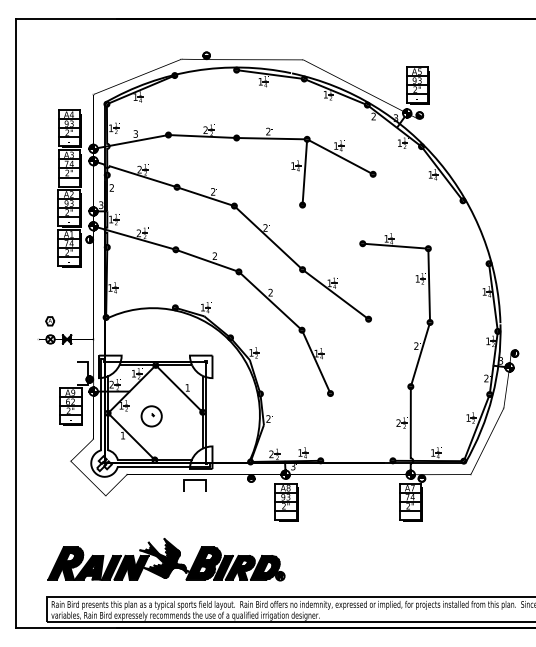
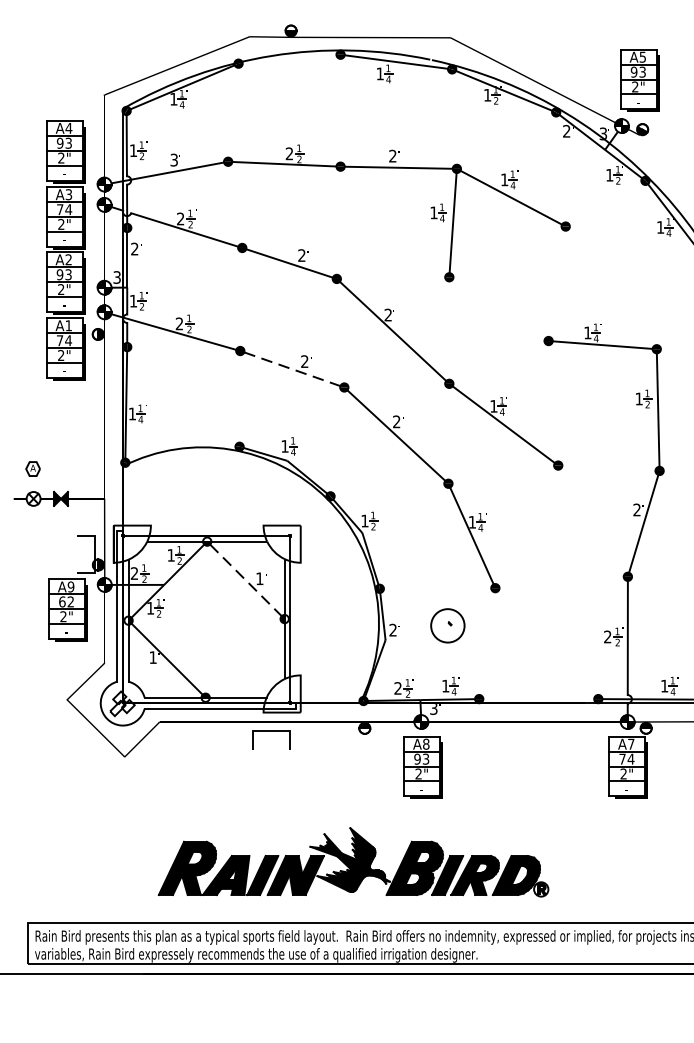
line: (207, 260) -> (292, 368), solid -> dashed
line: (179, 388) -> (246, 579), solid -> dashed
part: (151, 416) -> (447, 626), moved
part: (166, 559) -> (353, 861), moved

